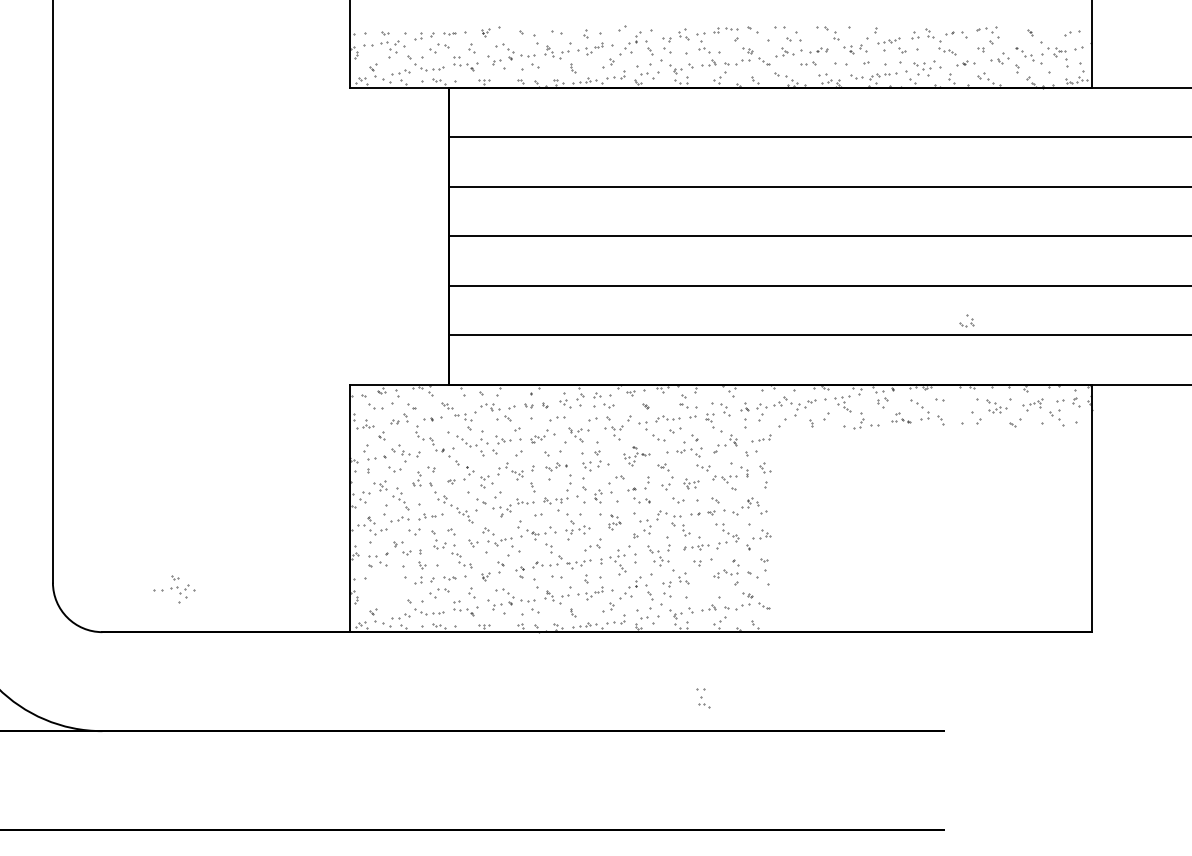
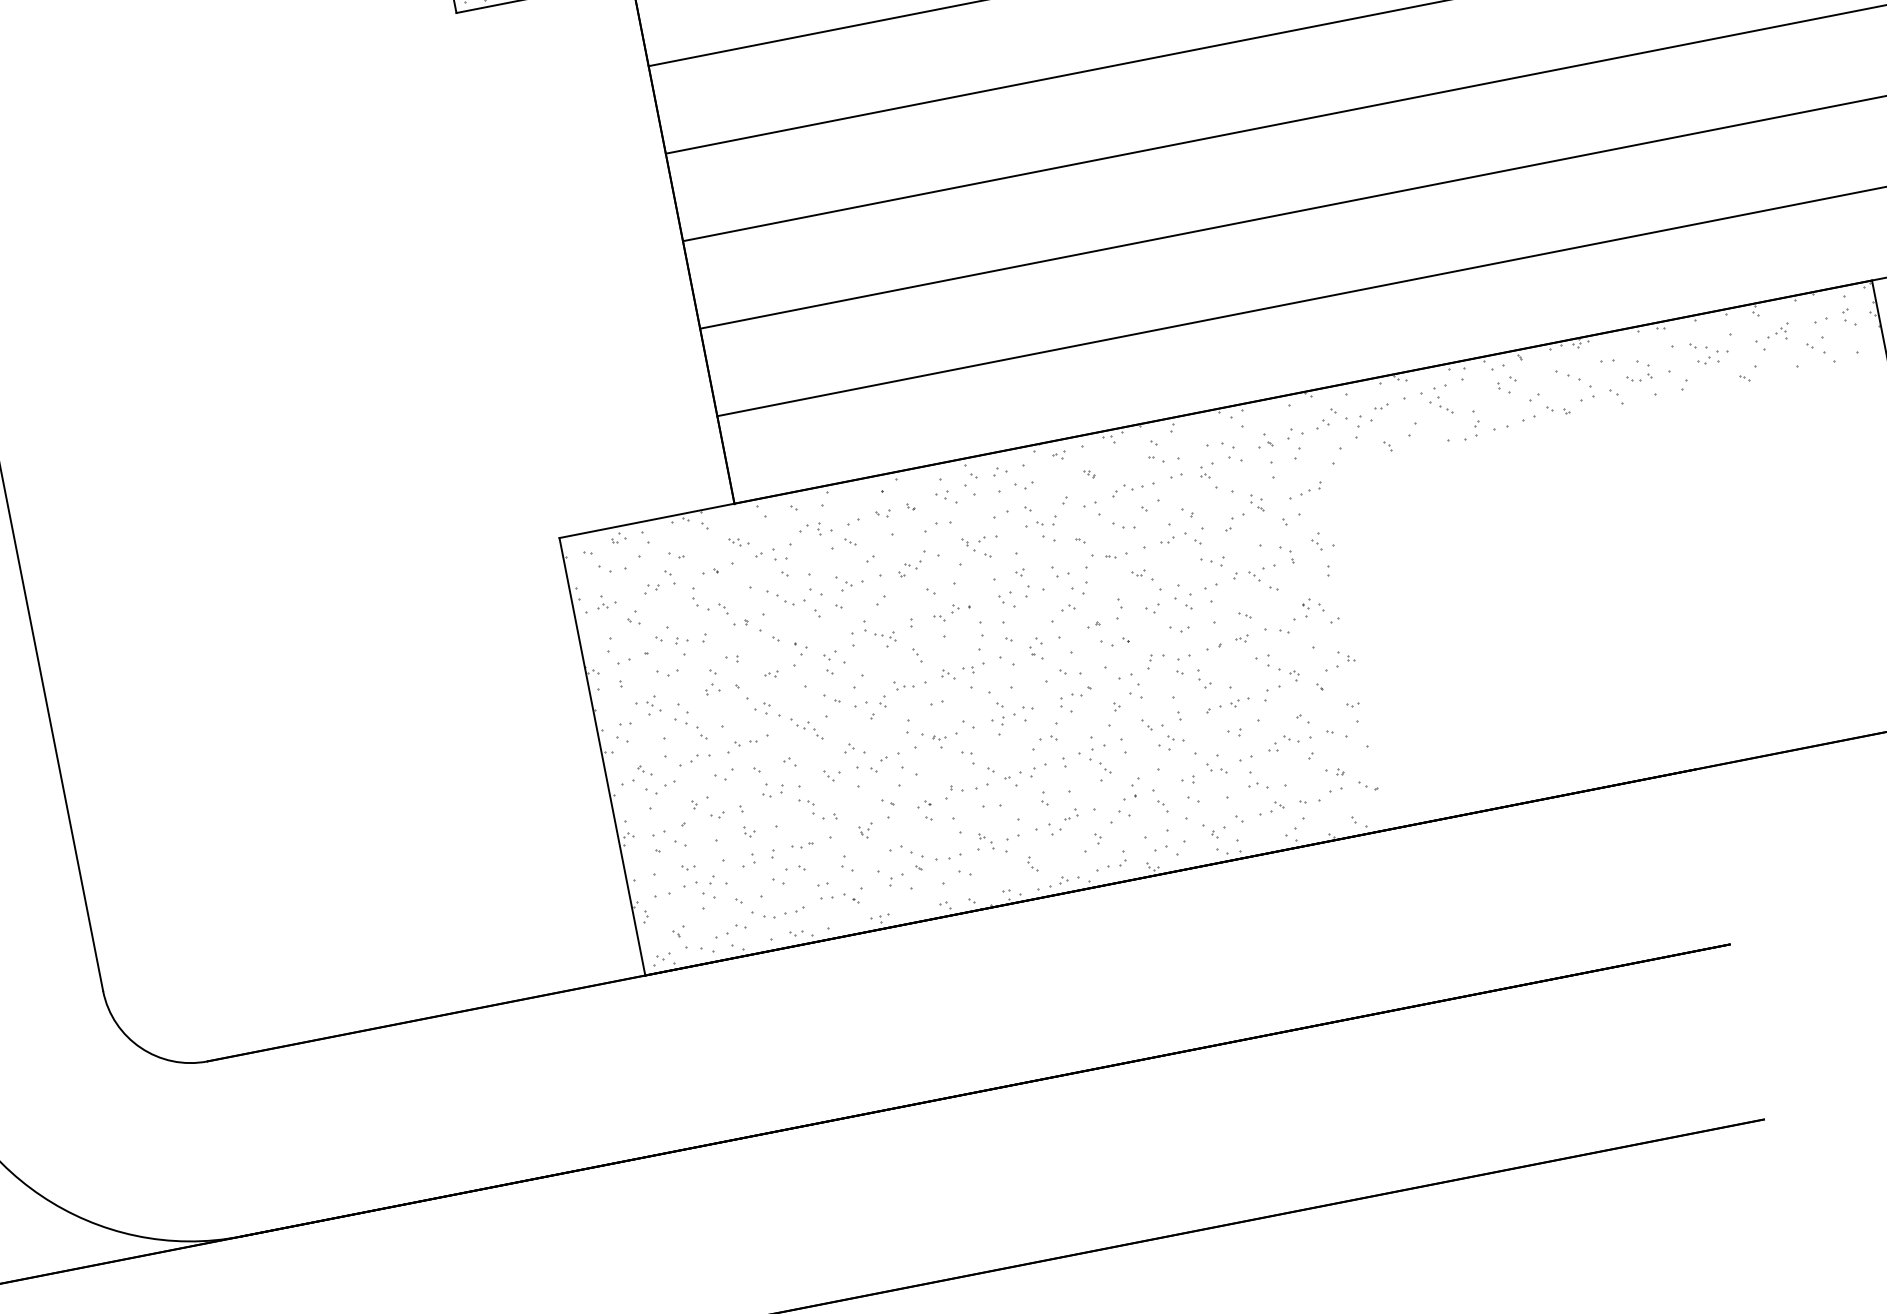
part: (966, 320) -> (1638, 370), moved
part: (900, 417) -> (1544, 405), size x1.43
part: (636, 455) -> (1090, 563), size x1.67
part: (691, 483) -> (1197, 594), size x1.67
part: (614, 521) -> (1074, 688), size x1.67
part: (174, 589) -> (691, 888), moved
part: (703, 698) -> (1254, 773), moved

